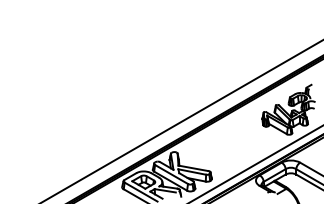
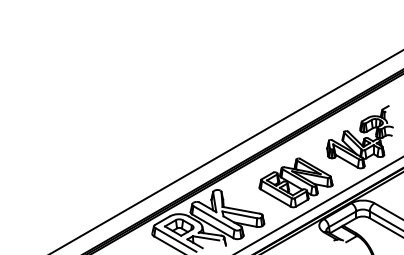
part: (236, 146) -> (295, 182), added

